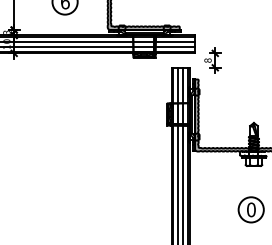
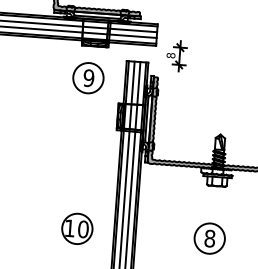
part: (140, 83) -> (87, 77), added
part: (140, 209) -> (76, 228), added
text: (251, 209) -> (210, 238), 0 -> 8

